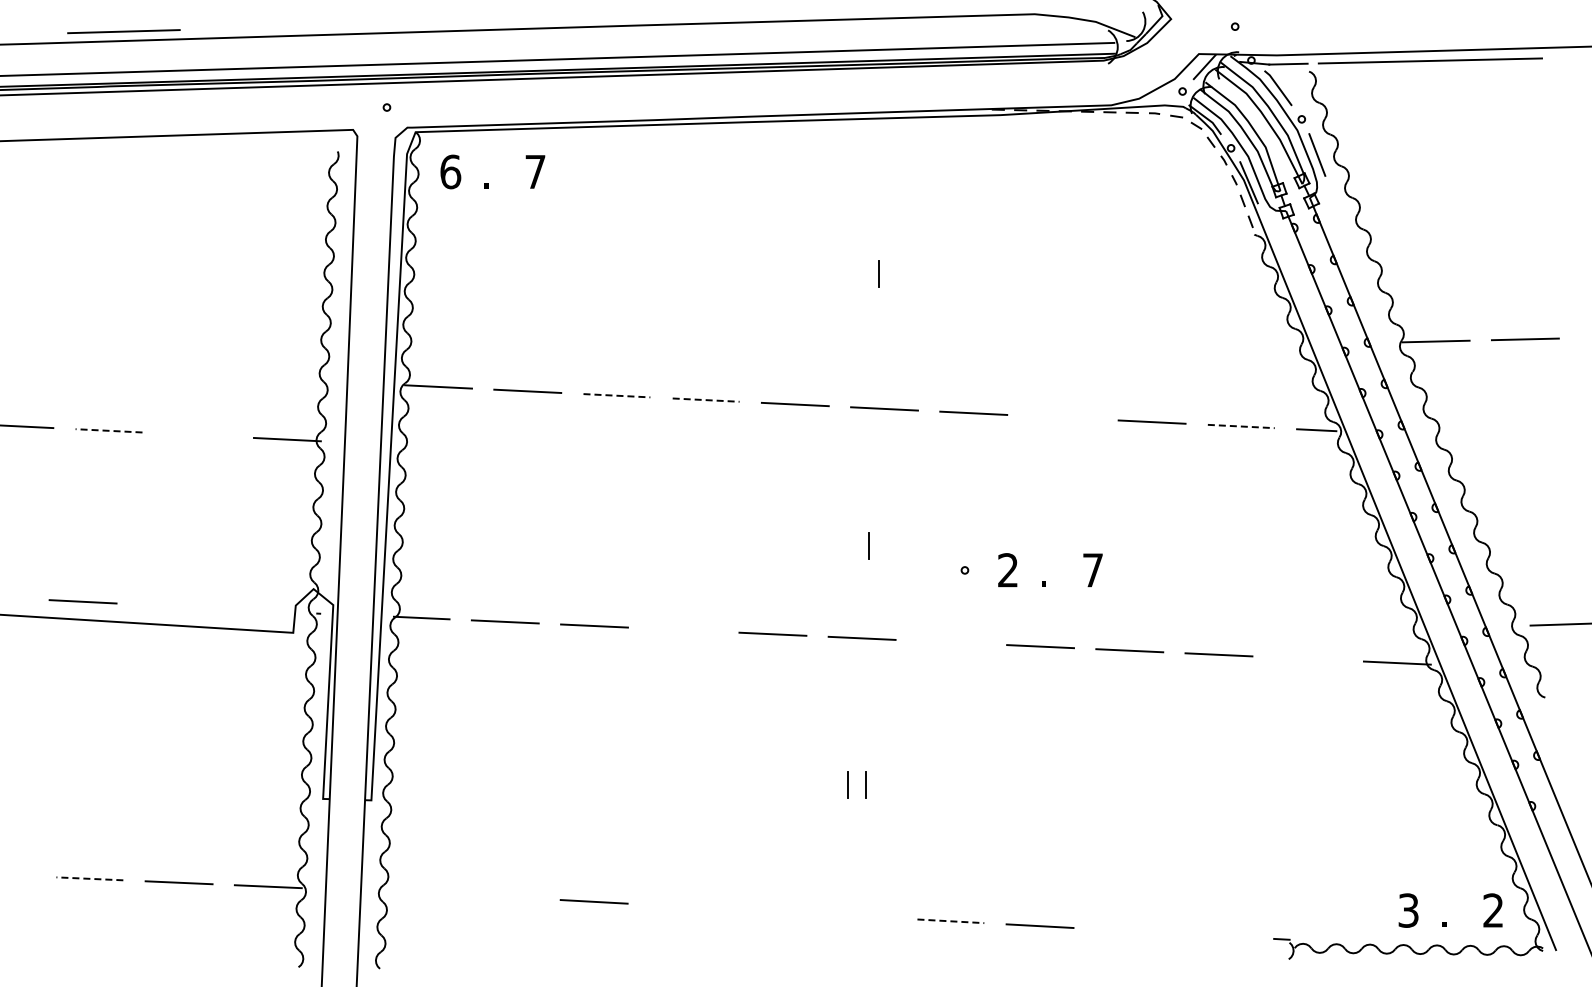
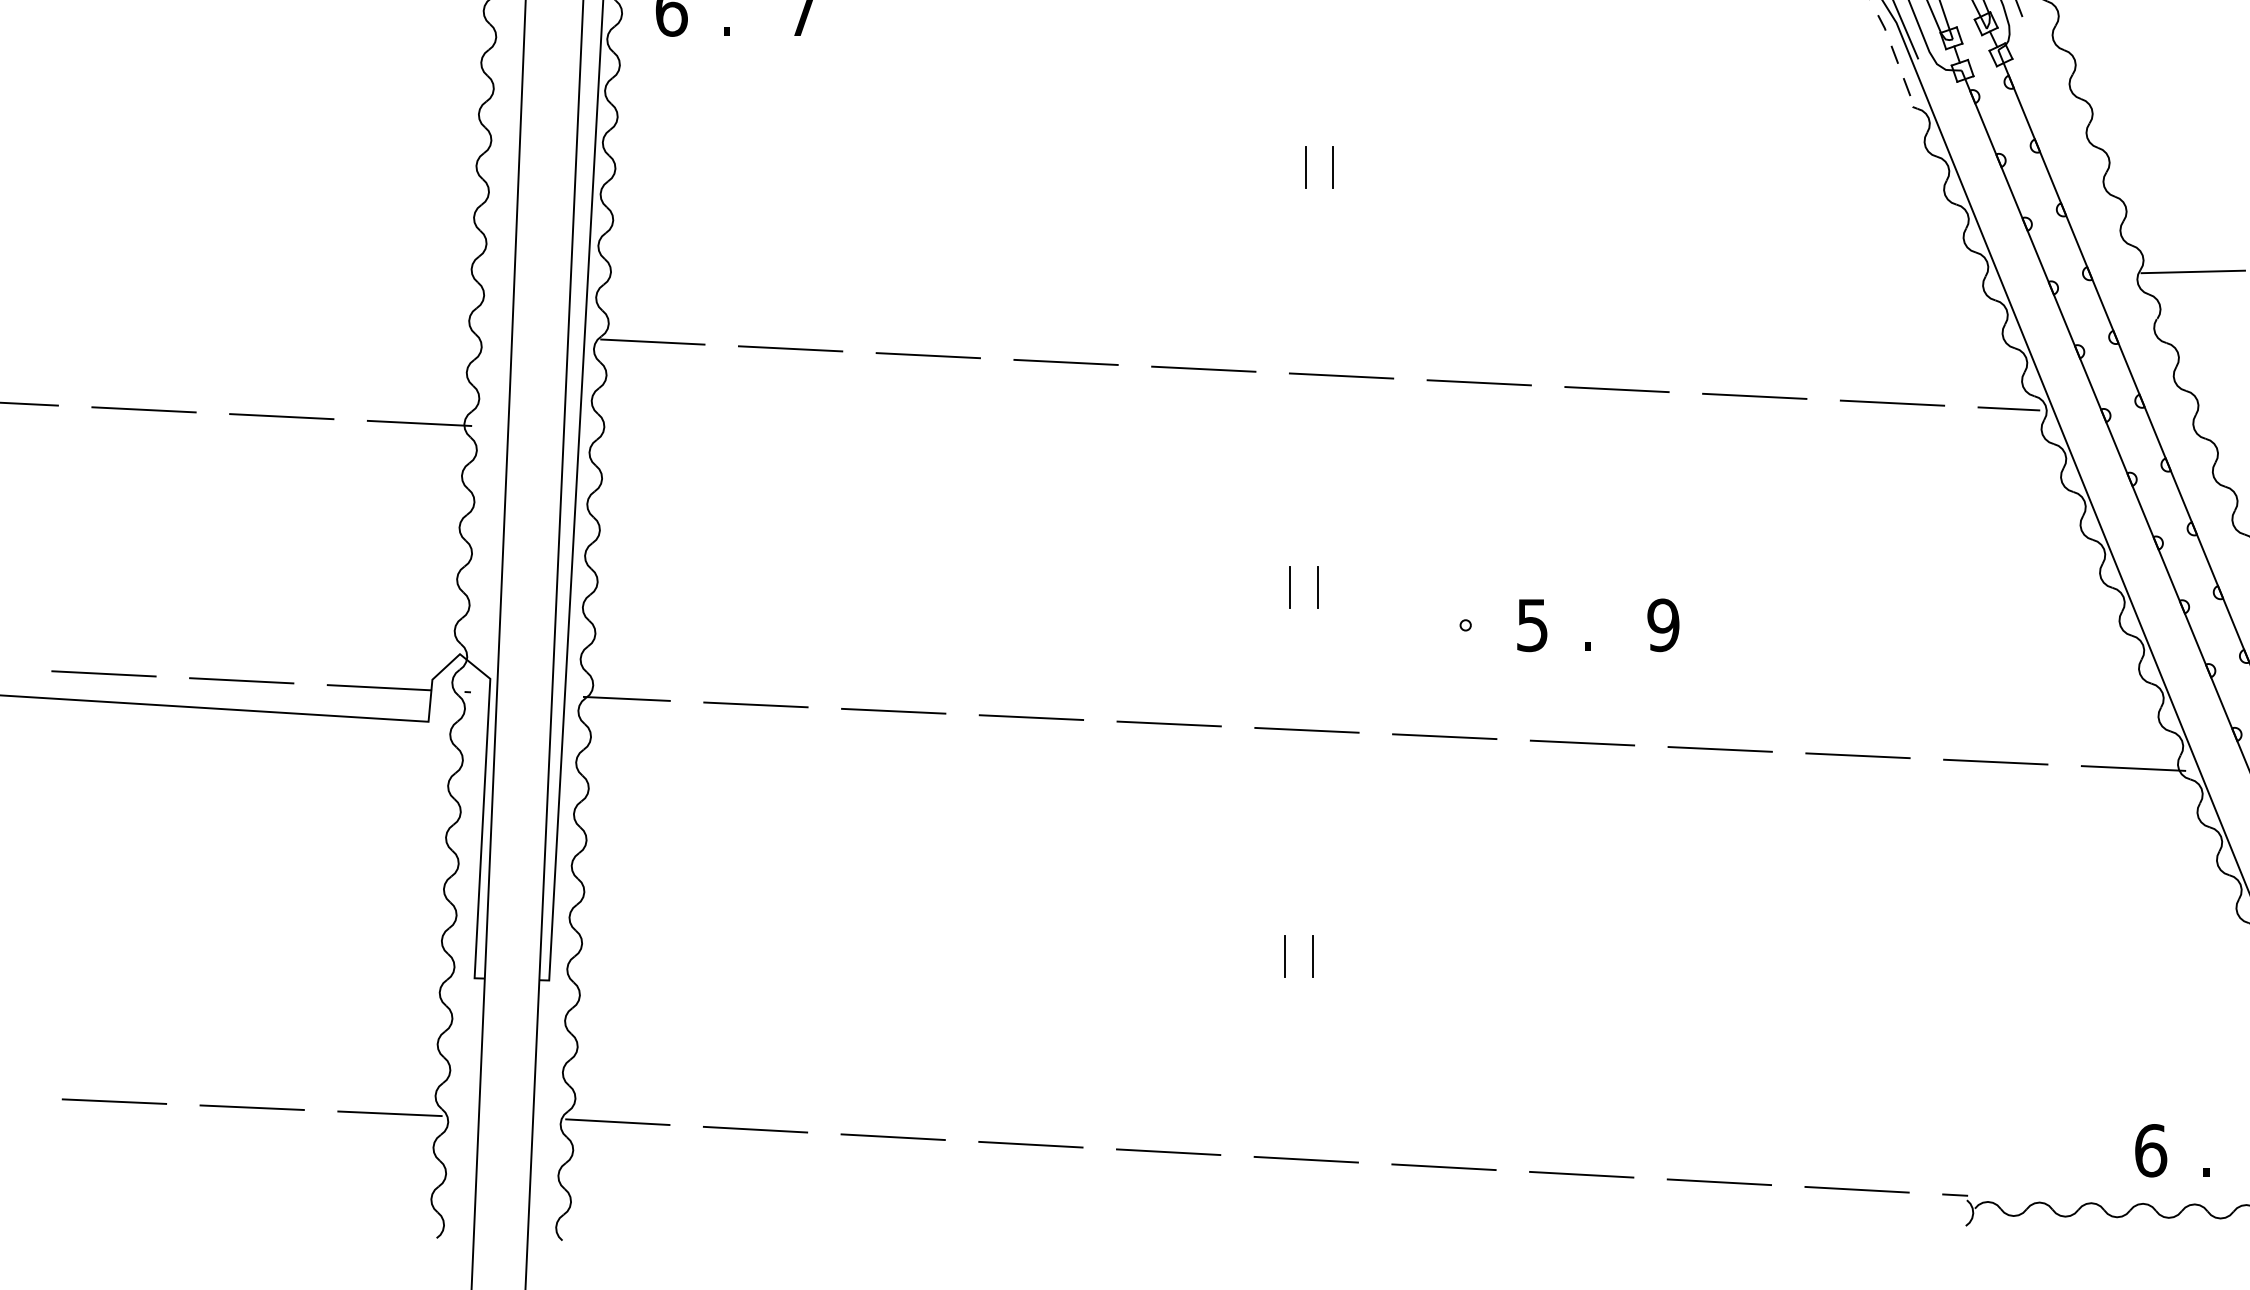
line: (861, 273) -> (1305, 166), added
line: (617, 395) -> (929, 355), dashed -> solid
line: (706, 400) -> (1066, 362), dashed -> solid
line: (1062, 417) -> (1616, 389), added
line: (1241, 426) -> (1892, 403), dashed -> solid
line: (108, 430) -> (143, 409), dashed -> solid
line: (197, 434) -> (280, 415), added
line: (850, 545) -> (1288, 586), added
text: (1007, 570) -> (1531, 625), 2 -> 5
text: (1092, 570) -> (1662, 625), 7 -> 9
line: (171, 605) -> (240, 679), added
line: (261, 610) -> (379, 687), added
line: (683, 629) -> (1031, 716), added
line: (950, 642) -> (1443, 736), added
line: (1307, 658) -> (1994, 761), added
line: (89, 878) -> (113, 1101), dashed -> solid
line: (415, 891) -> (617, 1121), added
line: (504, 896) -> (754, 1128), added
line: (683, 906) -> (1031, 1144), added
text: (1408, 910) -> (2150, 1150), 3 -> 6
line: (772, 911) -> (1168, 1152), added
line: (861, 916) -> (1305, 1159), added
line: (951, 921) -> (1444, 1167), dashed -> solid
line: (1128, 930) -> (1718, 1181), added
line: (1217, 935) -> (1855, 1189), added

